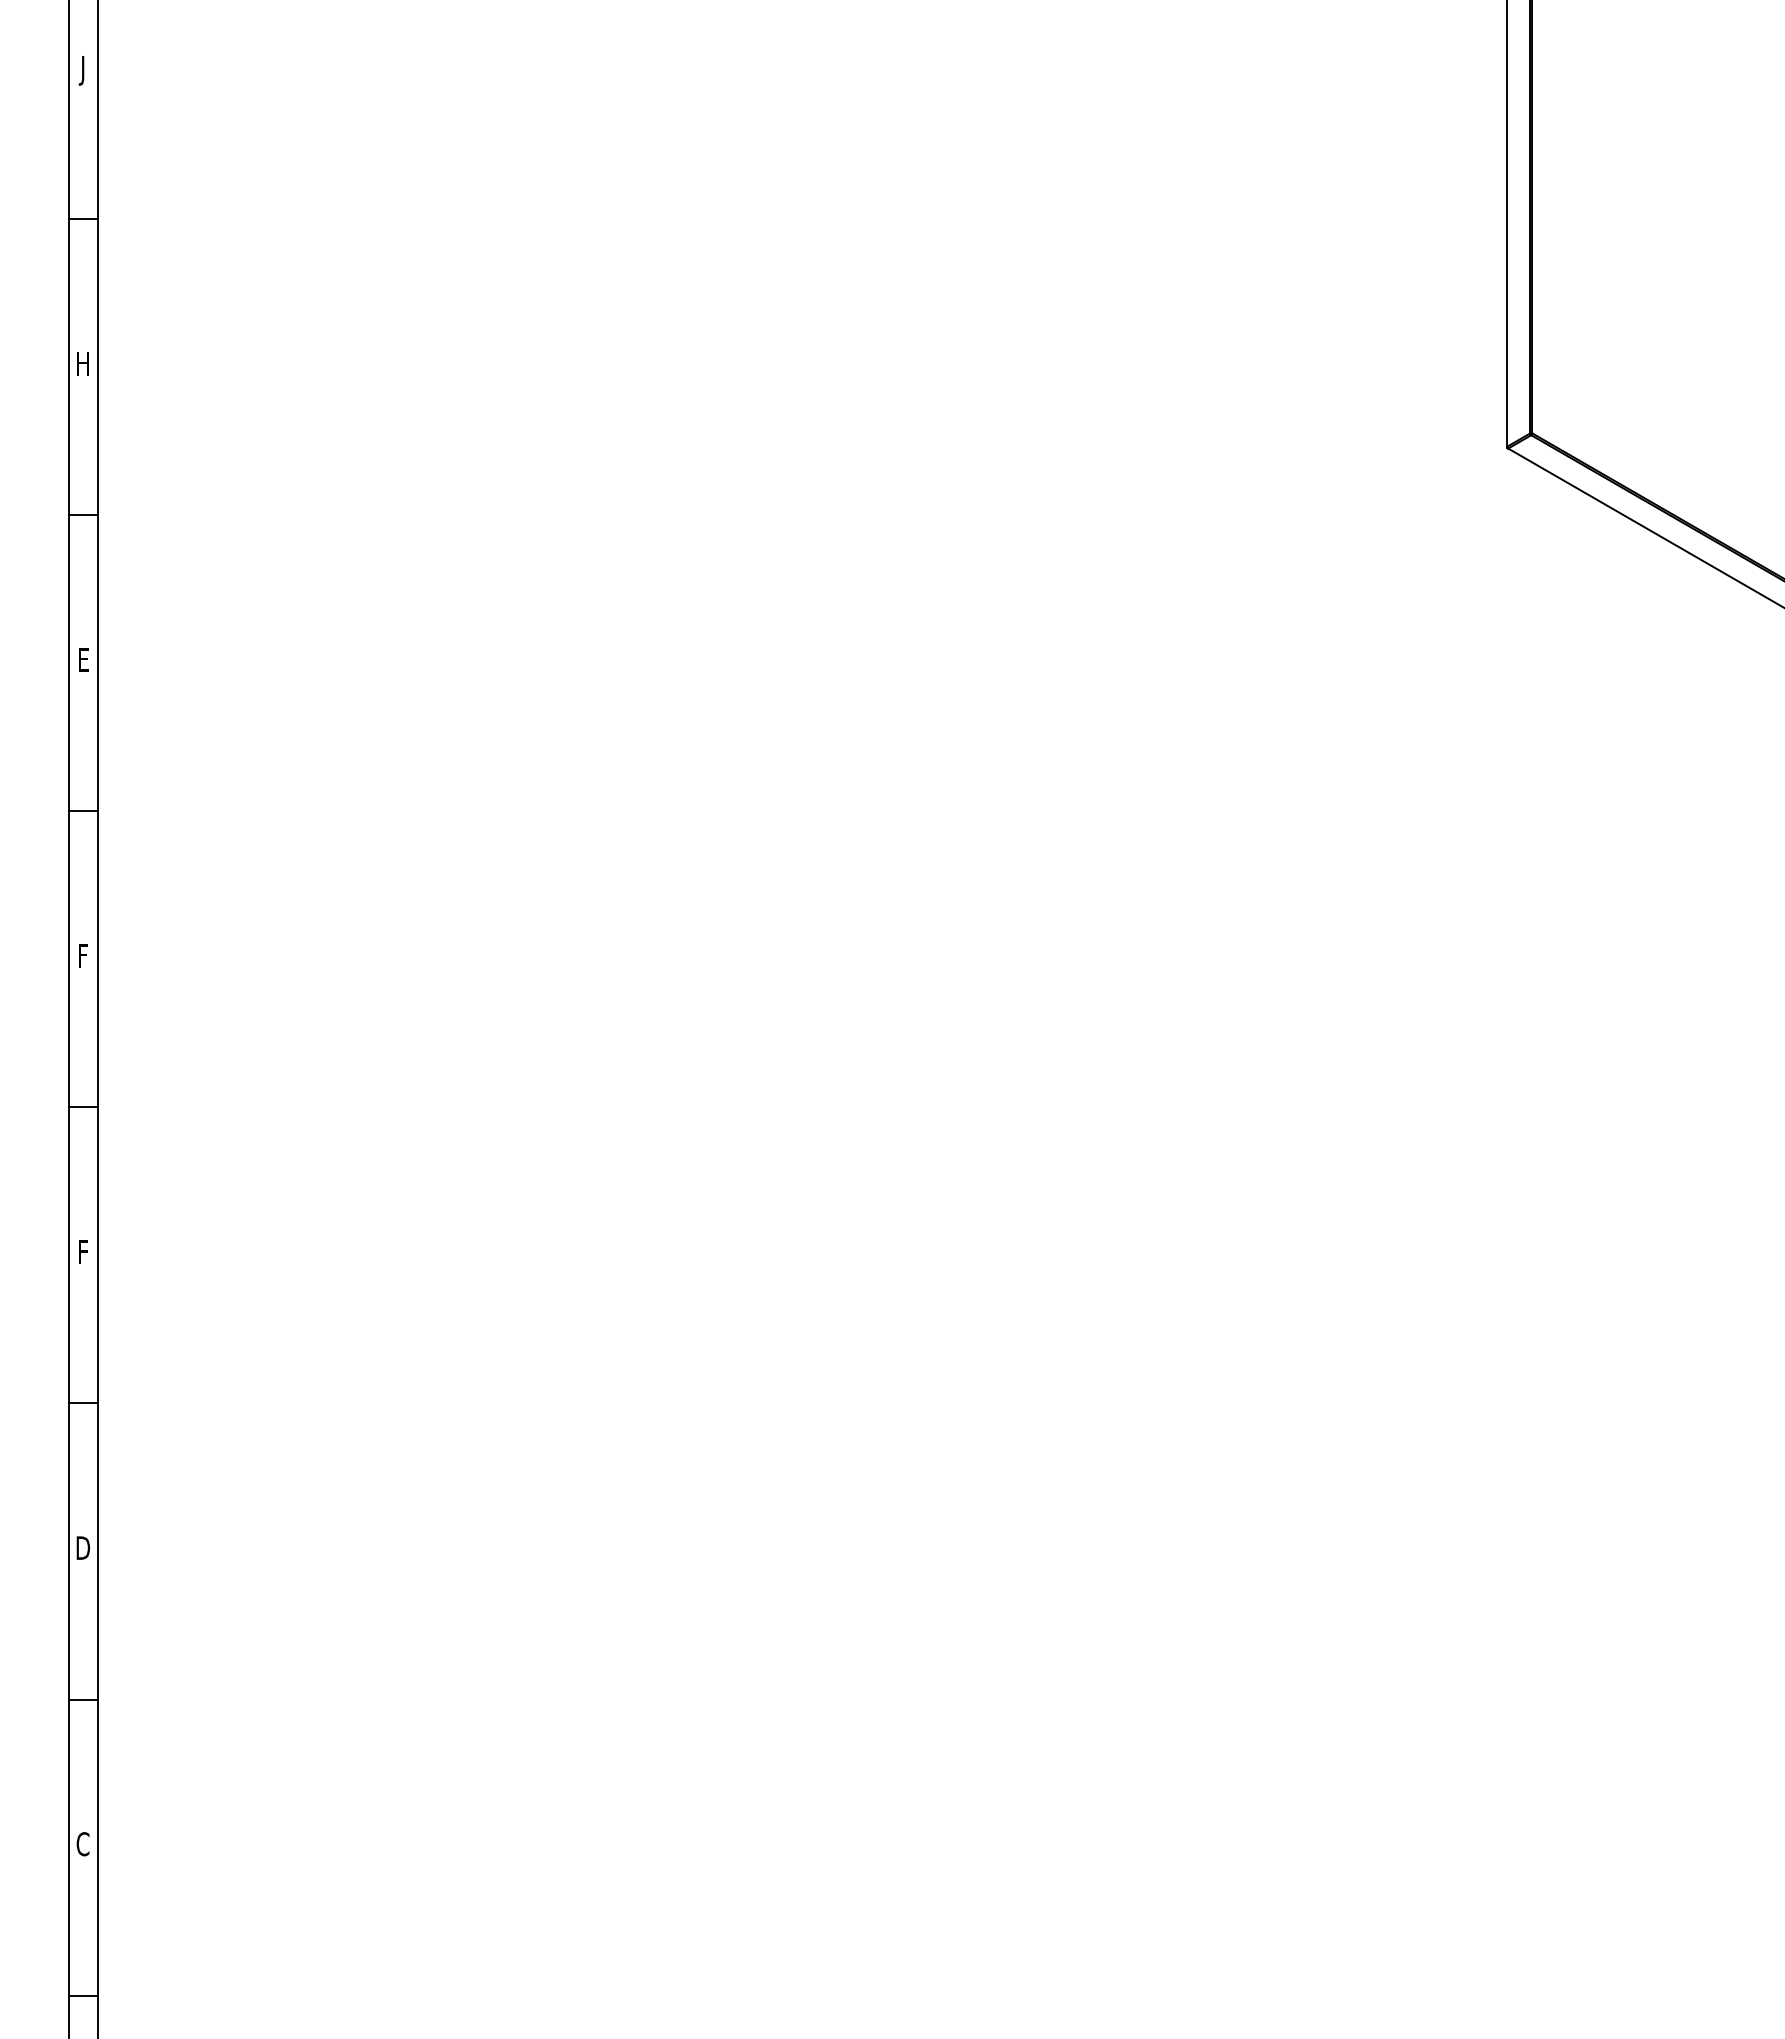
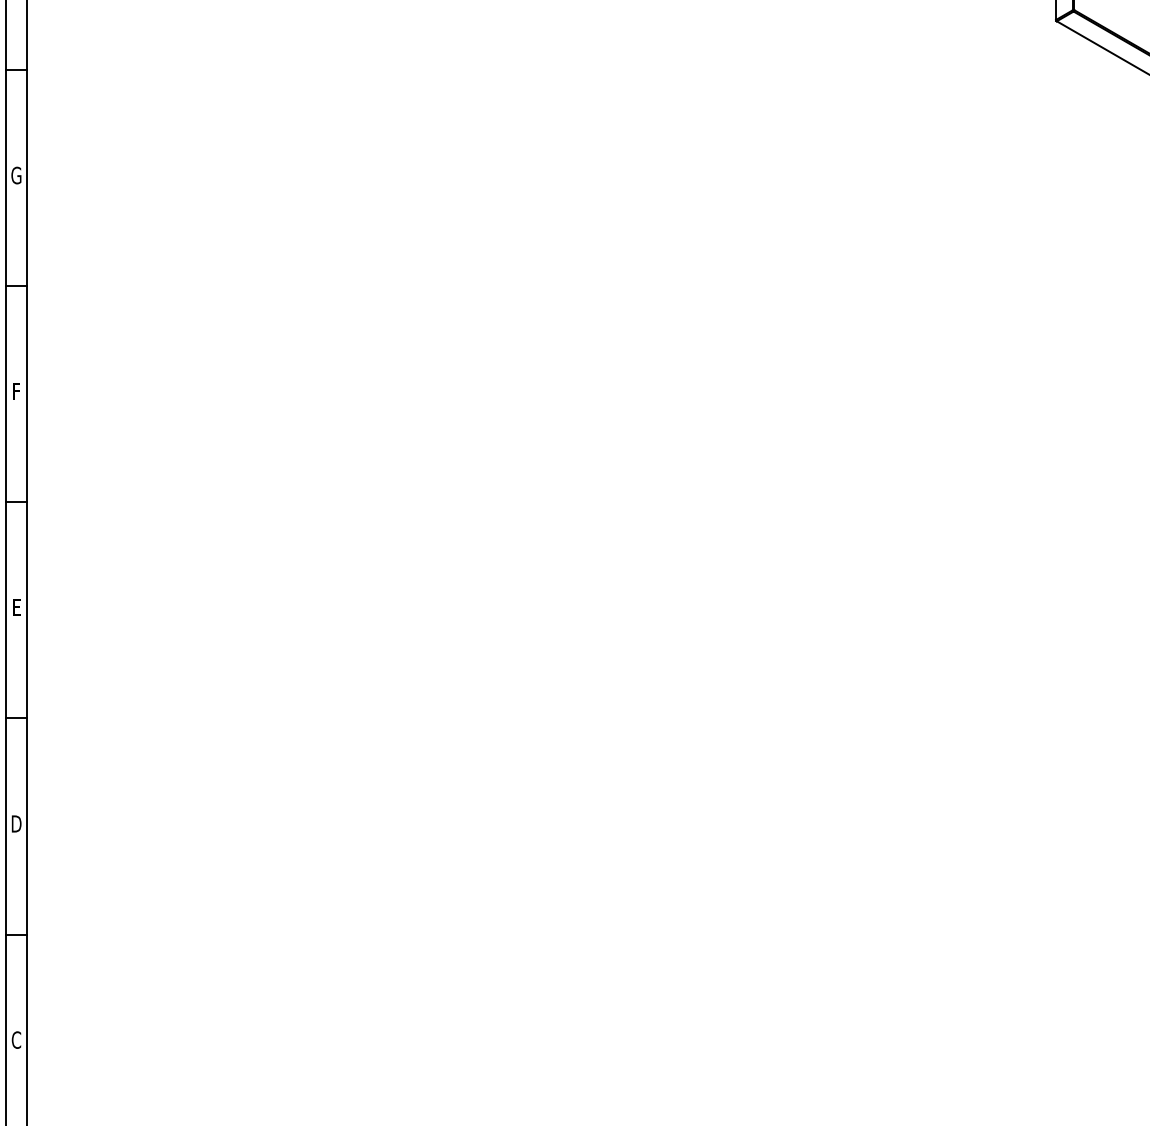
text: (82, 659) -> (16, 175), E -> G
text: (84, 1251) -> (17, 607), F -> E

